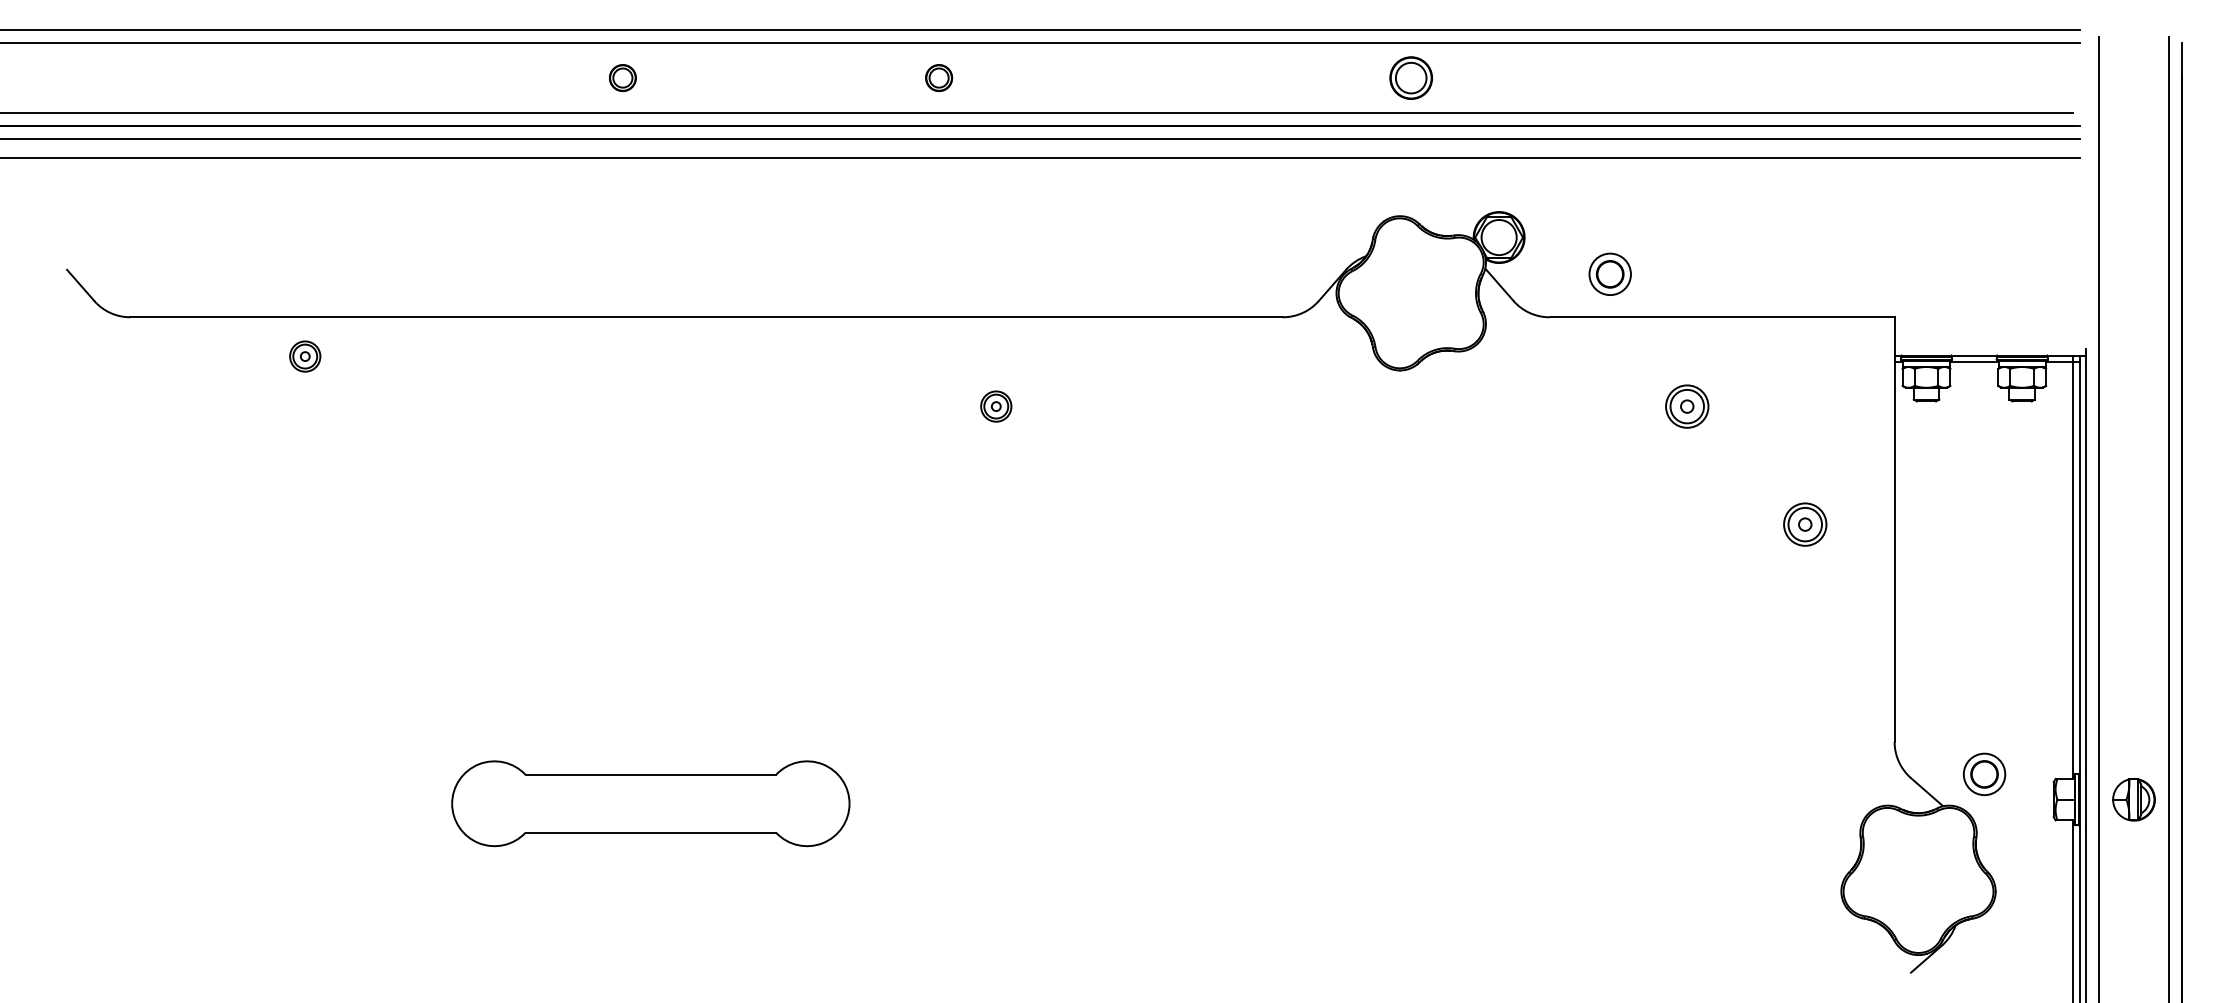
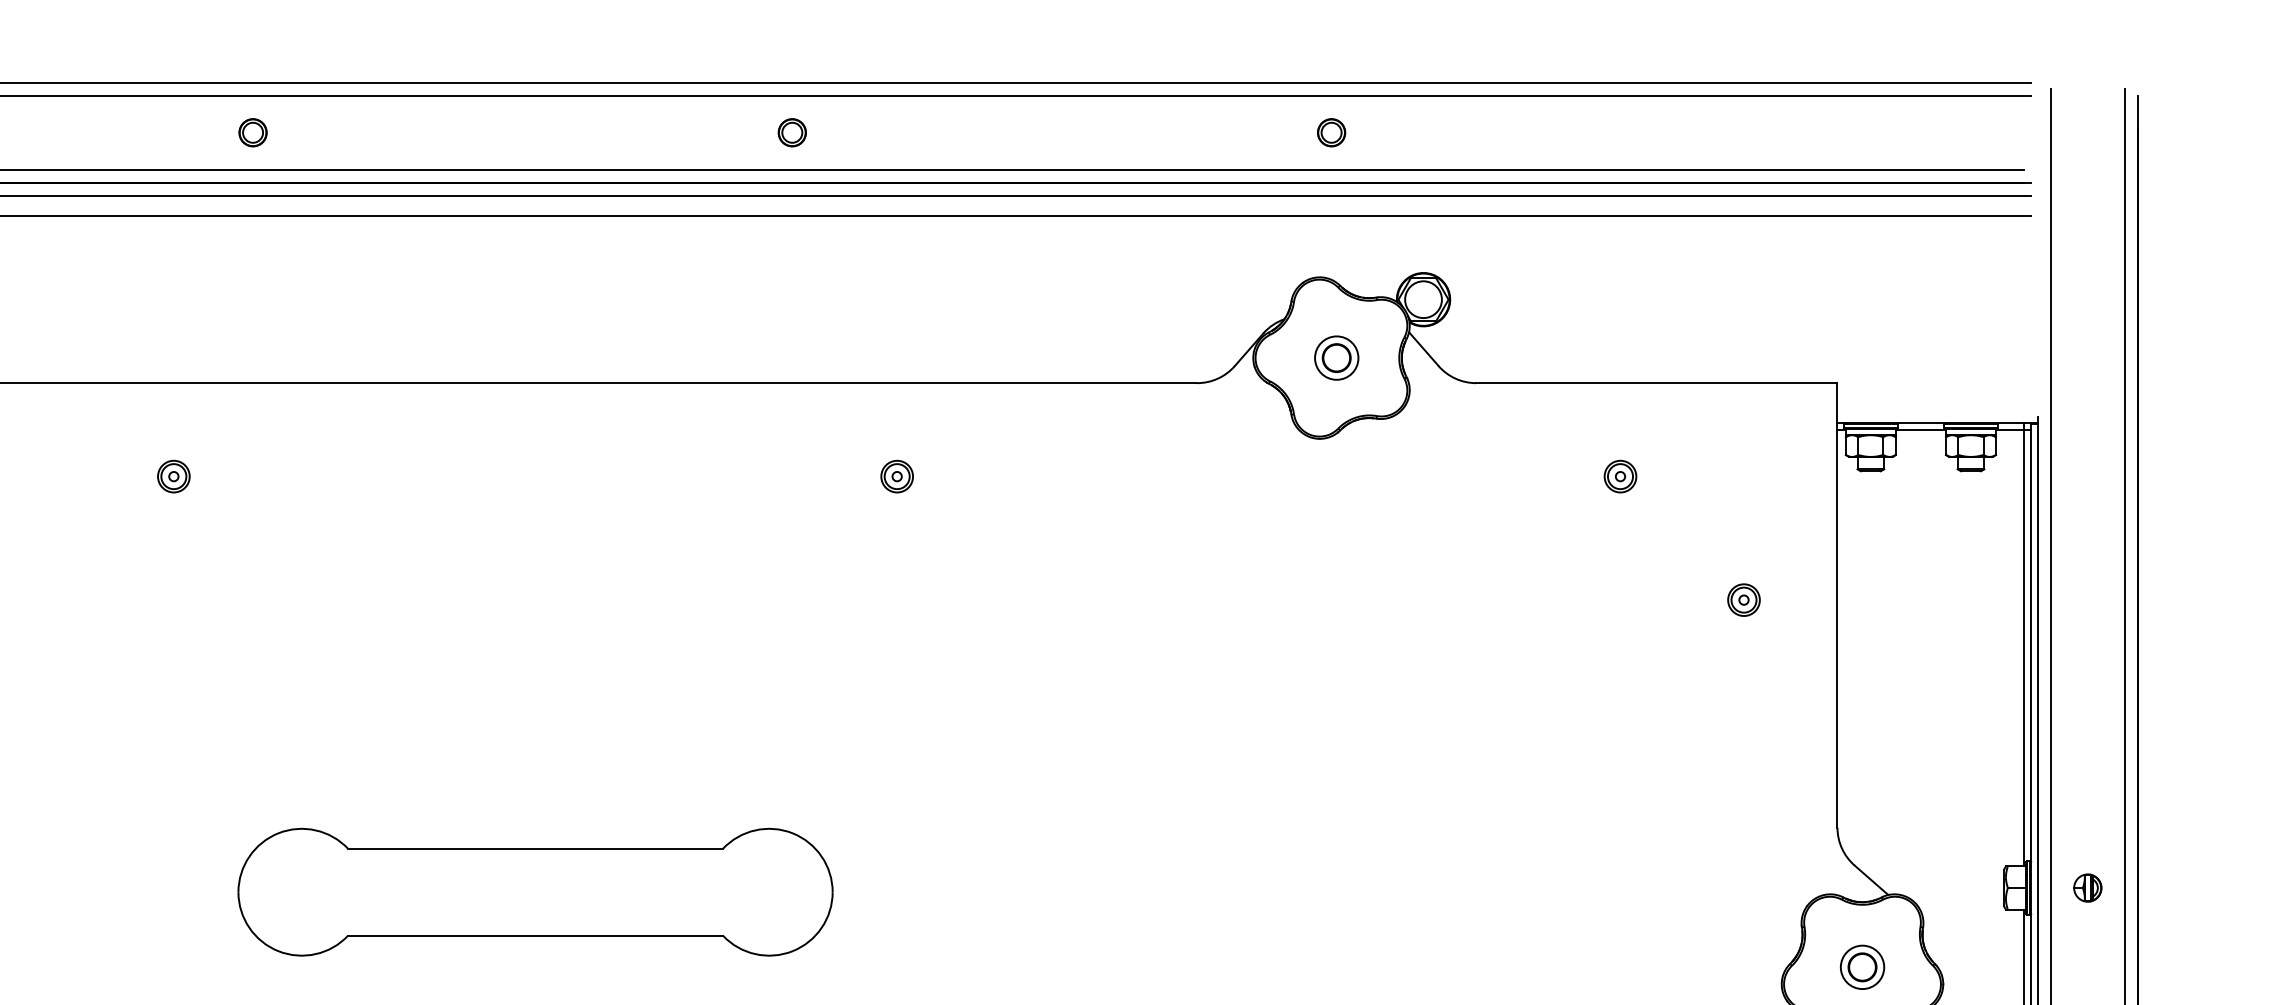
part: (622, 77) -> (252, 132), moved
part: (939, 77) -> (792, 132), moved
part: (1411, 77) -> (1331, 132), size x0.62
part: (1609, 273) -> (1335, 357), moved
part: (305, 356) -> (174, 476), moved
part: (1687, 406) -> (1620, 476), size x0.71
part: (1805, 524) -> (1744, 600), size x0.71
part: (1984, 773) -> (1862, 966), moved
part: (2133, 799) -> (2087, 887), size x0.62
part: (650, 803) -> (535, 892), size x1.43

